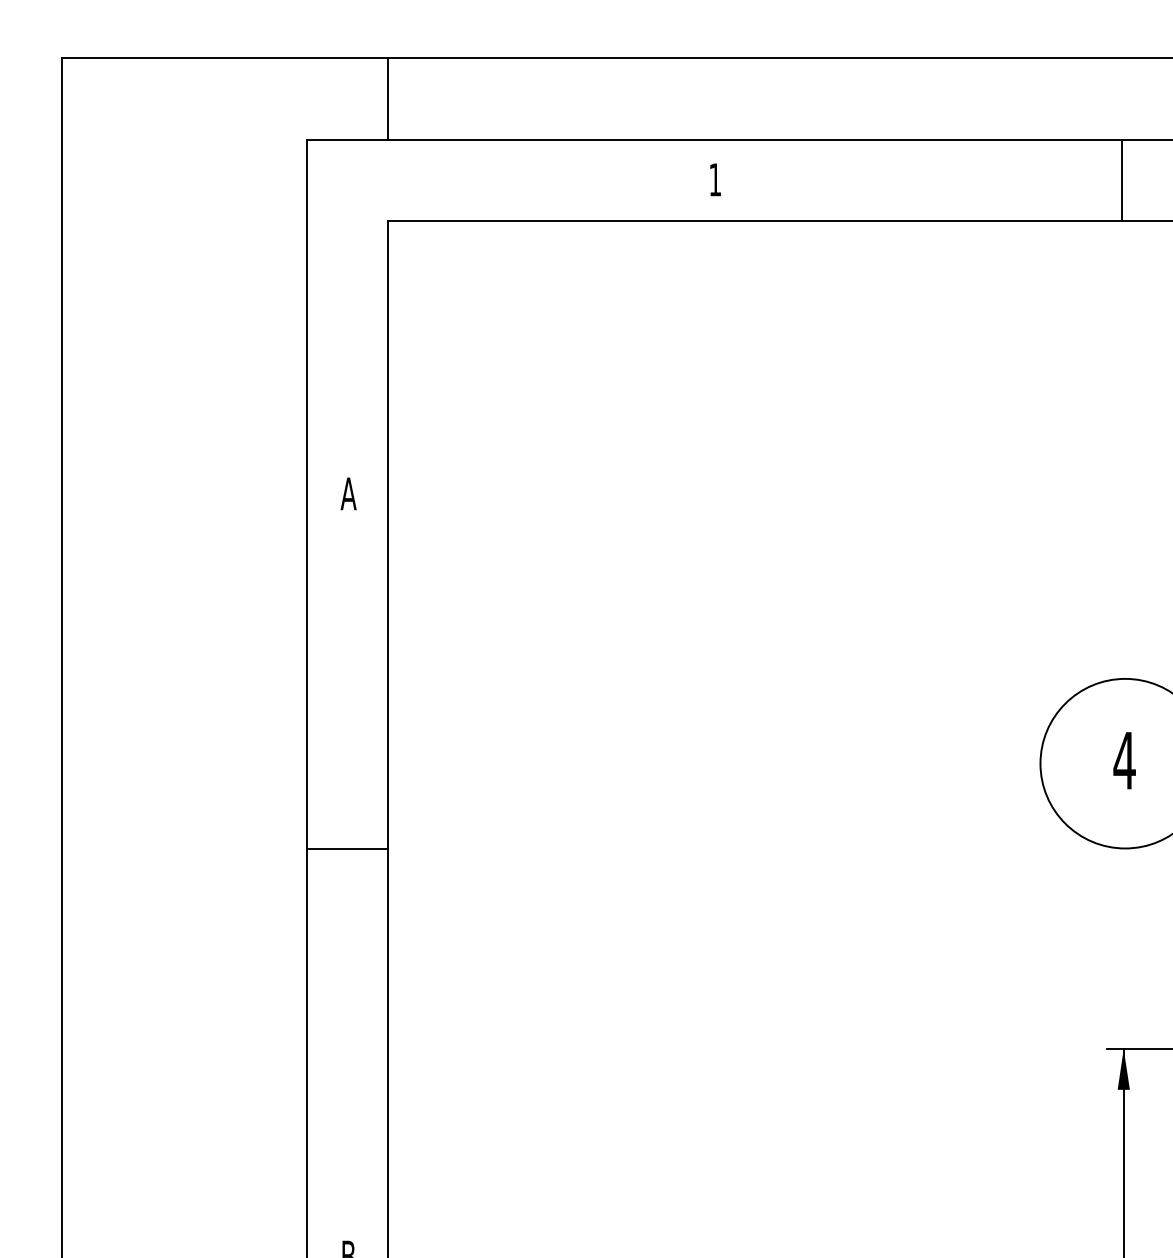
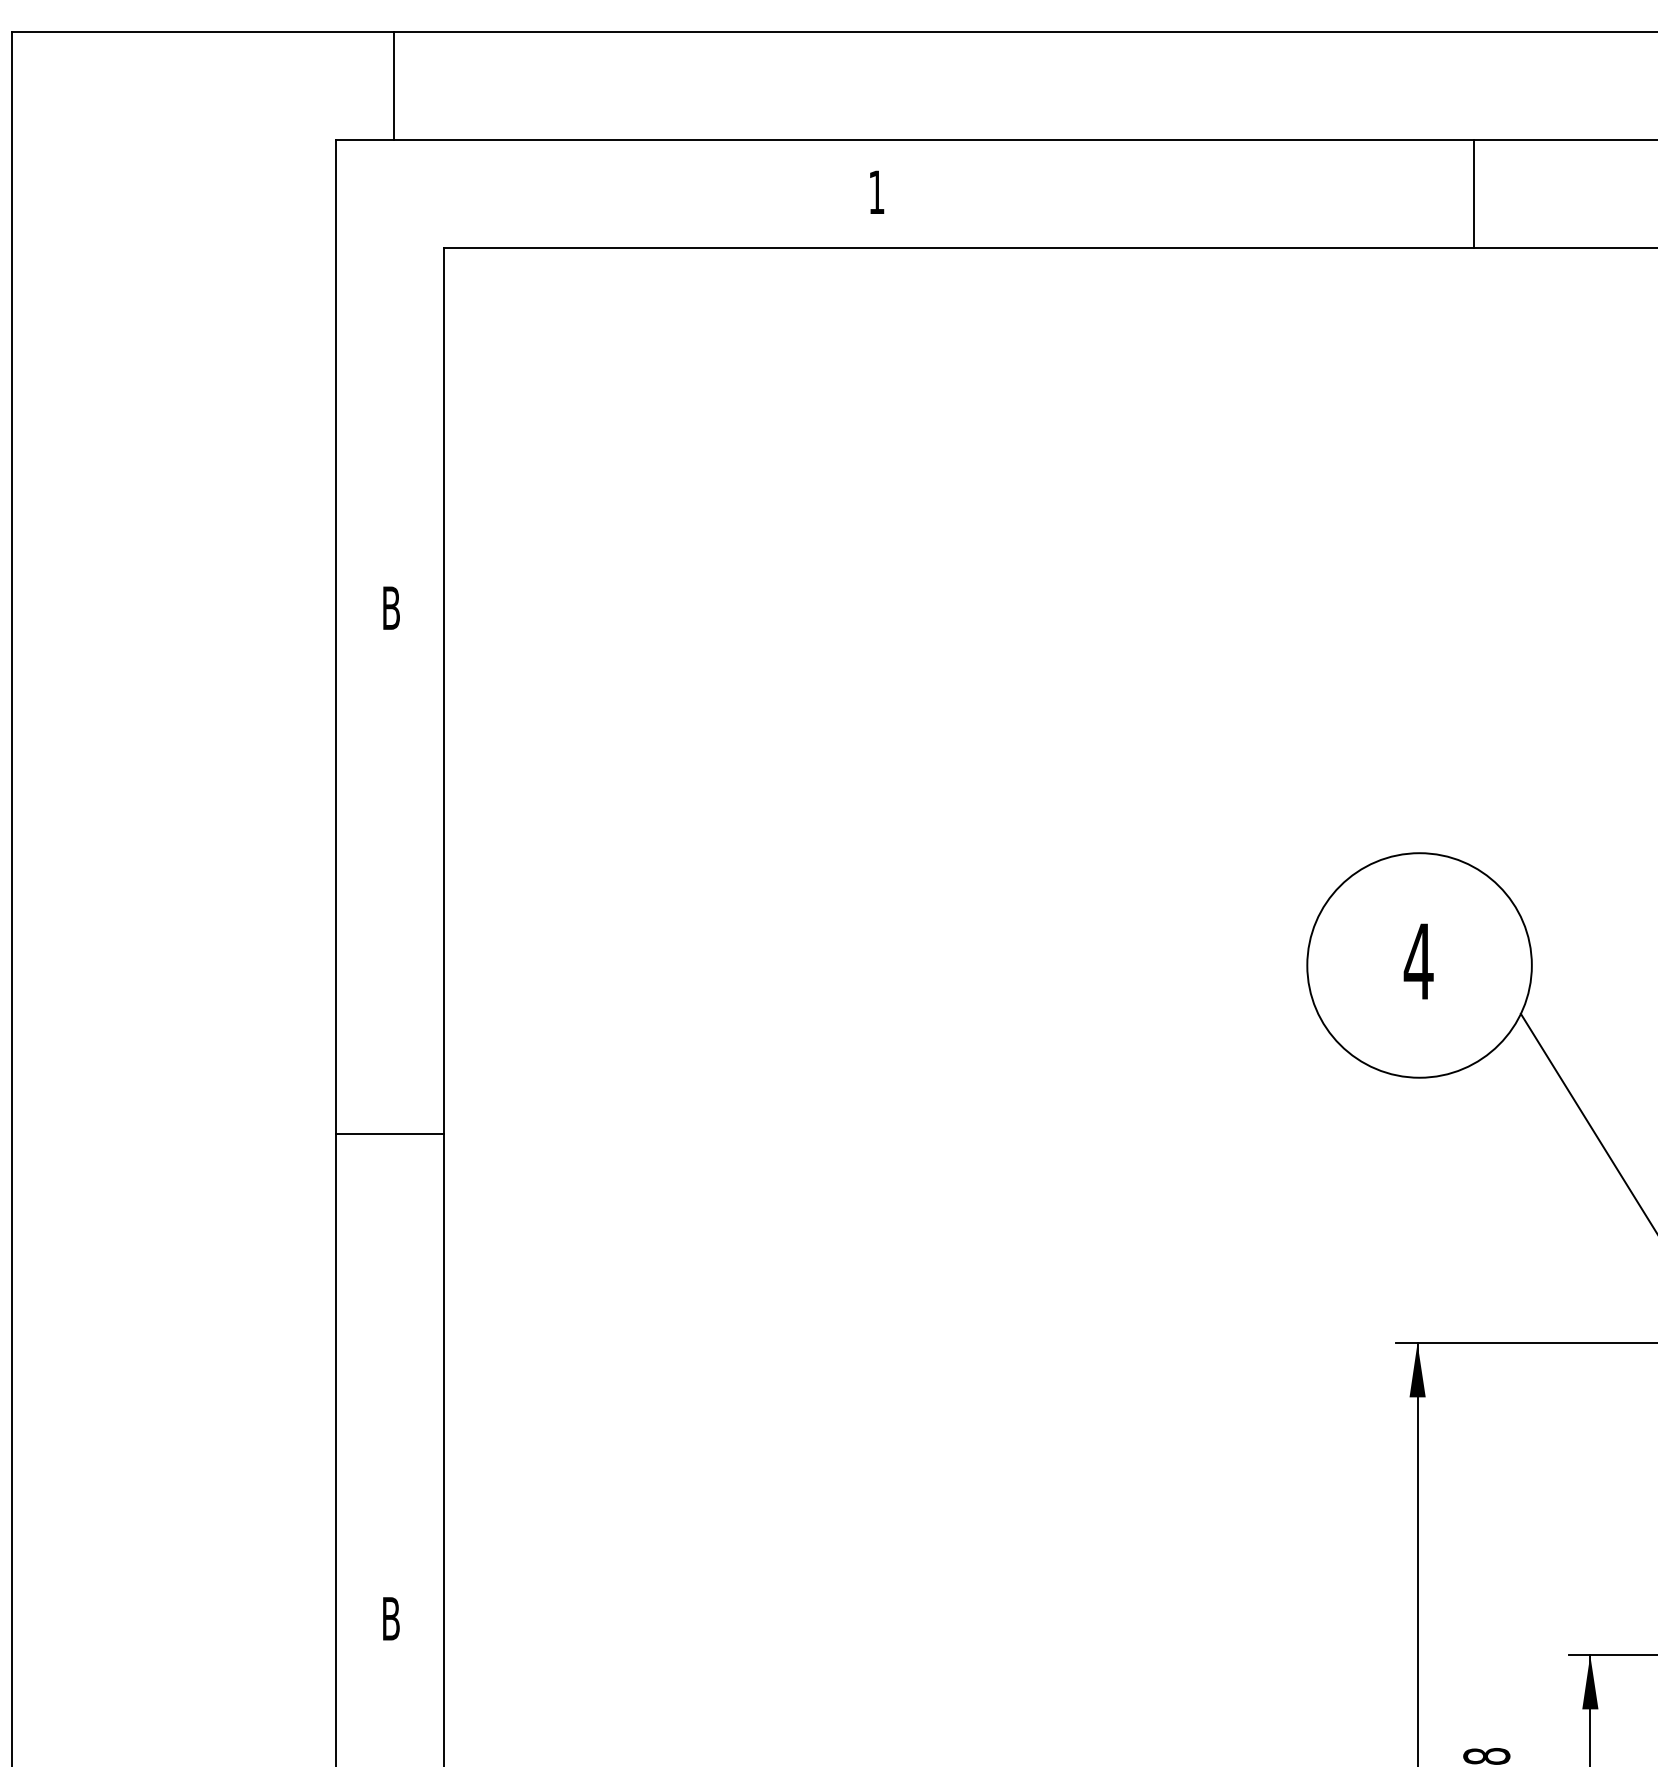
line: (388, 99) -> (393, 85), moved
line: (1122, 180) -> (1473, 193), moved
text: (348, 493) -> (390, 607), A -> B
line: (347, 849) -> (389, 1133), moved

